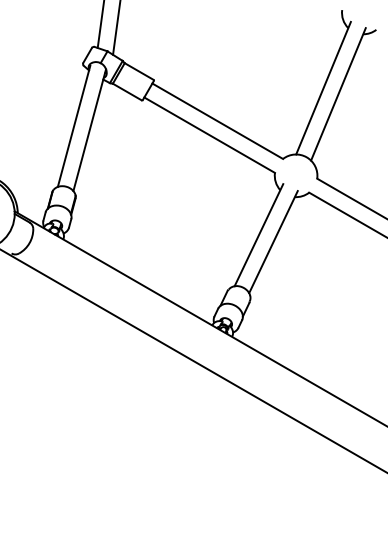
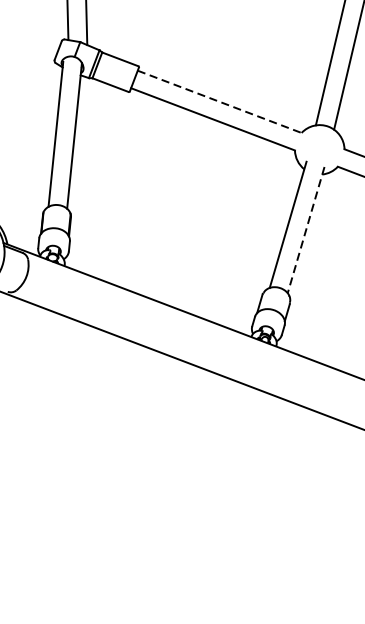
line: (218, 121) -> (220, 101), solid -> dashed
line: (273, 242) -> (306, 230), solid -> dashed

